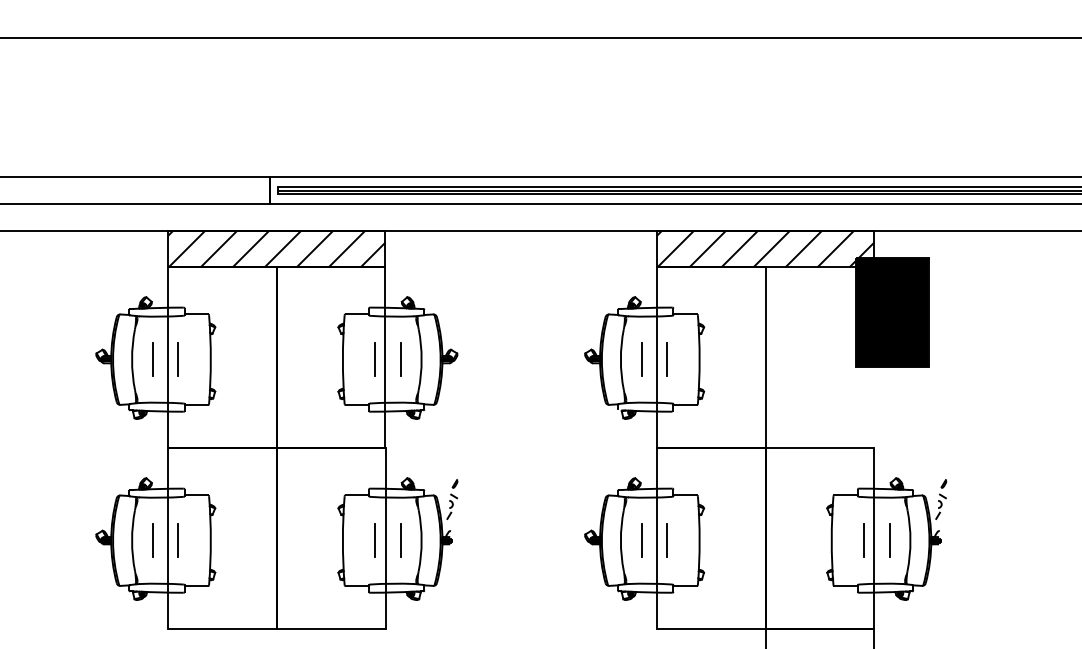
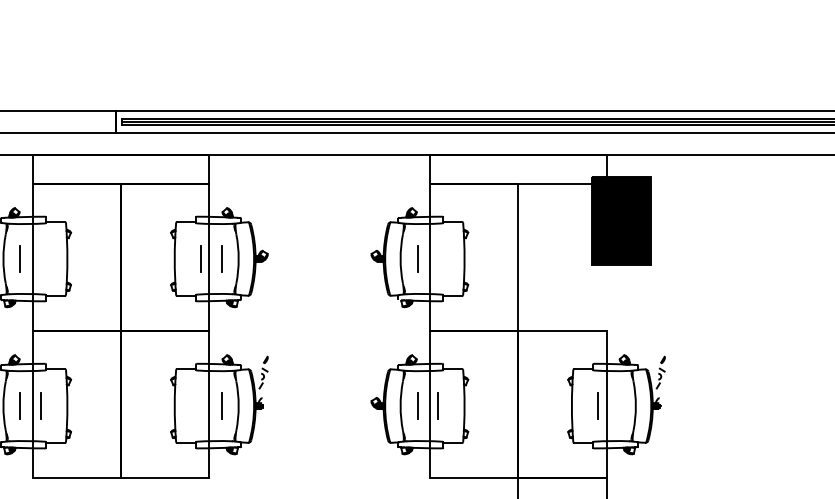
hatch: (276, 249) -> (120, 169), removed
hatch: (765, 249) -> (518, 169), removed
line: (178, 359) -> (41, 258), removed
line: (667, 359) -> (438, 258), removed
line: (375, 540) -> (201, 405), removed
line: (889, 540) -> (618, 405), removed

